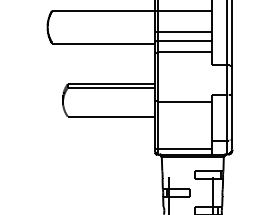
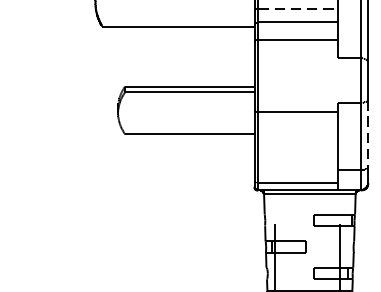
line: (184, 31) -> (297, 8), solid -> dashed
line: (232, 116) -> (368, 134), solid -> dashed

